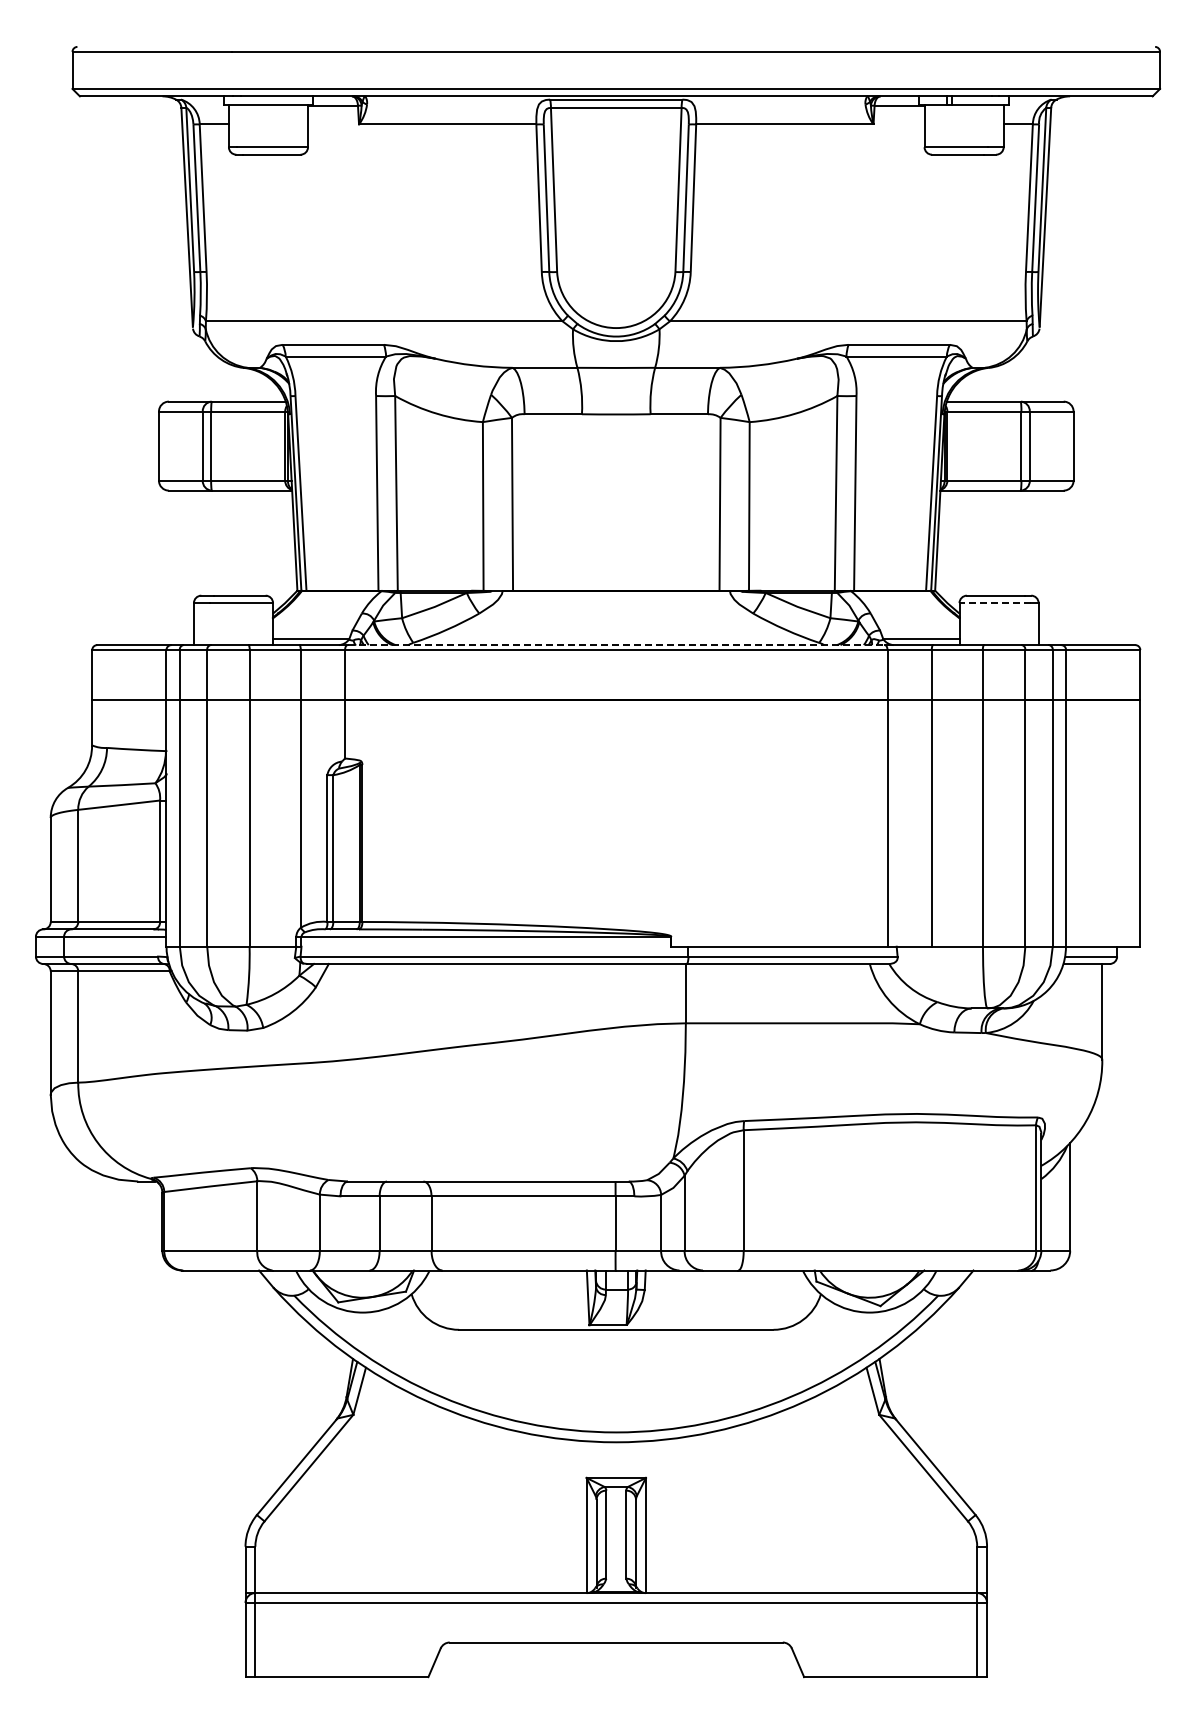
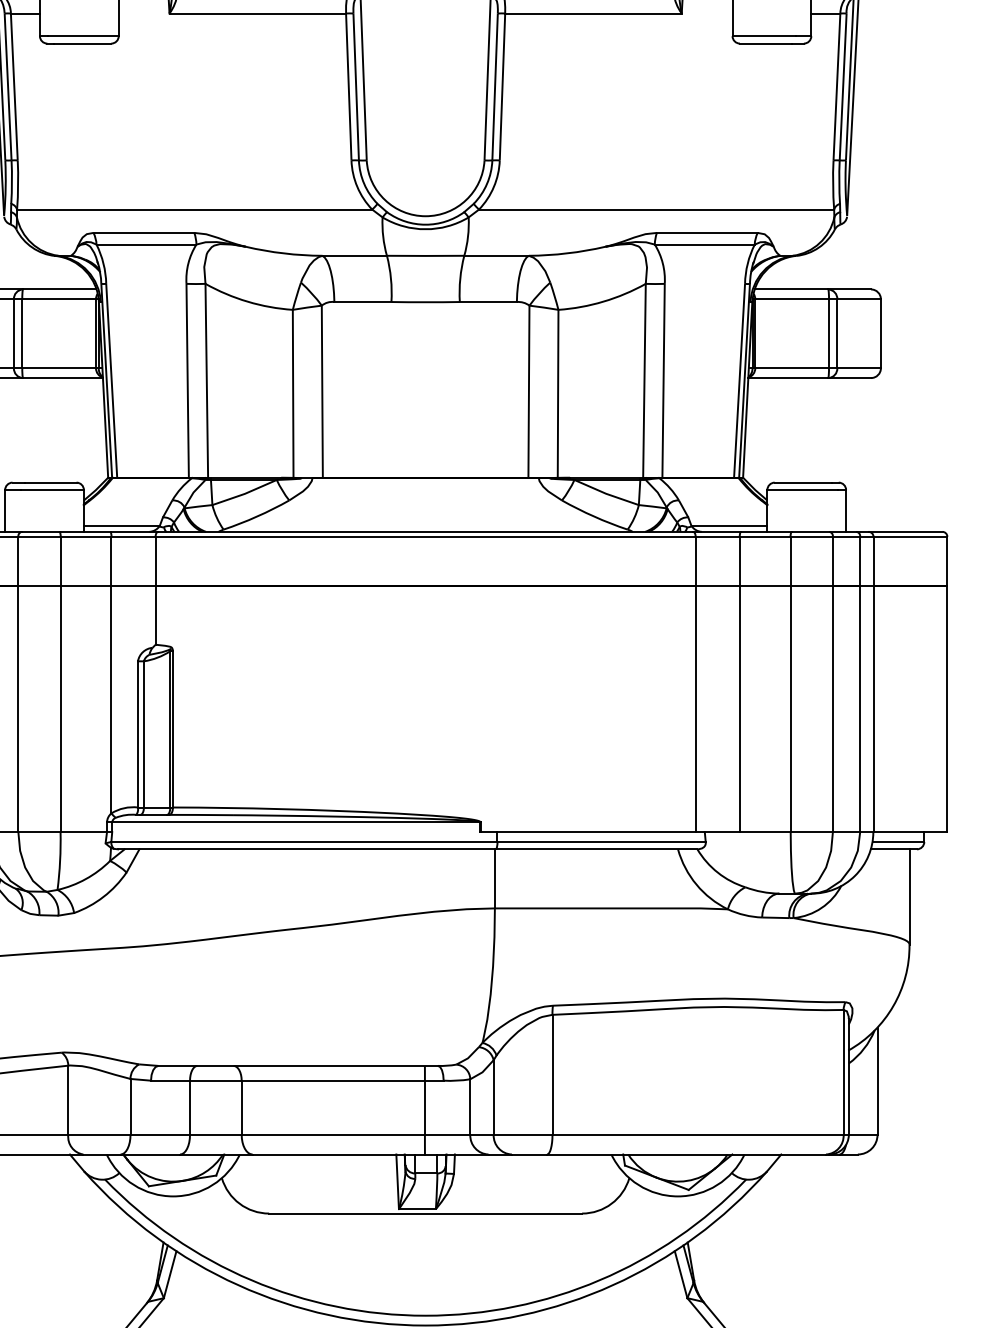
line: (995, 603) -> (803, 490), dashed -> solid
line: (616, 645) -> (425, 532), dashed -> solid

